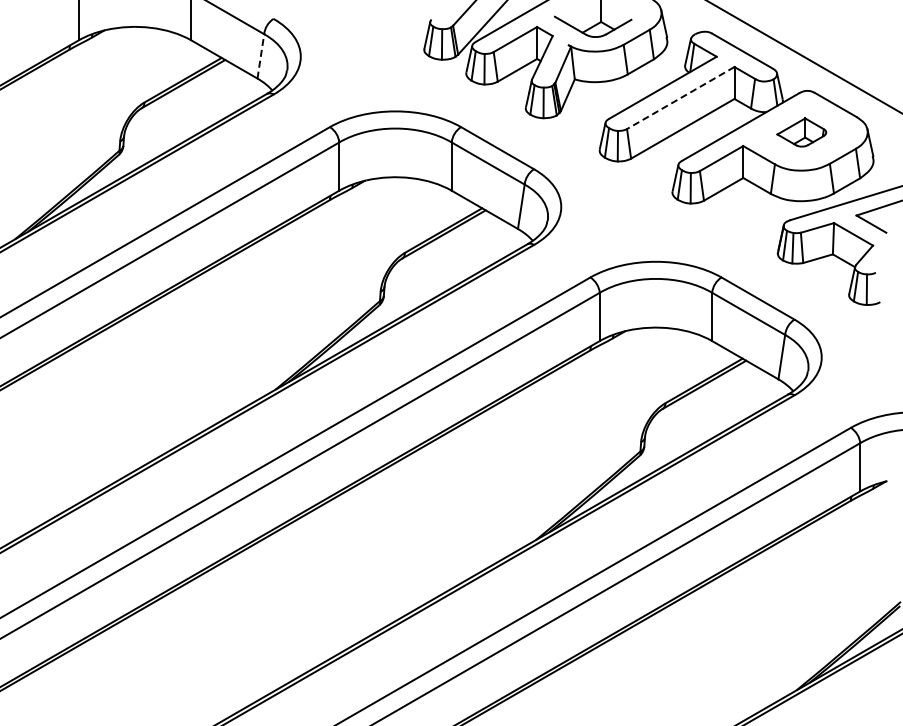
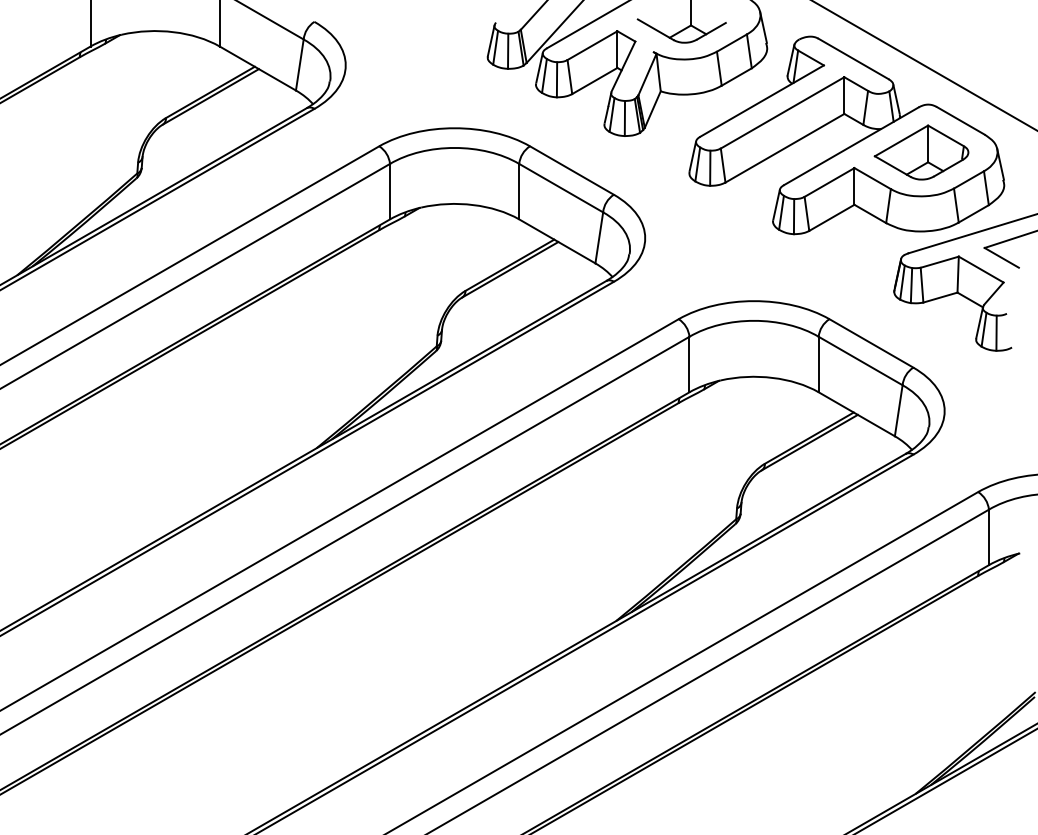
line: (260, 55) -> (299, 63), dashed -> solid
line: (680, 98) -> (782, 113), dashed -> solid
part: (801, 132) -> (921, 152), size x1.67

